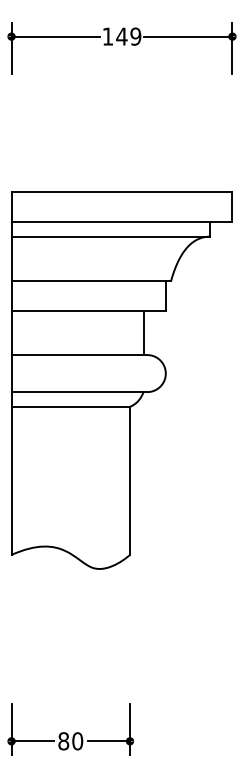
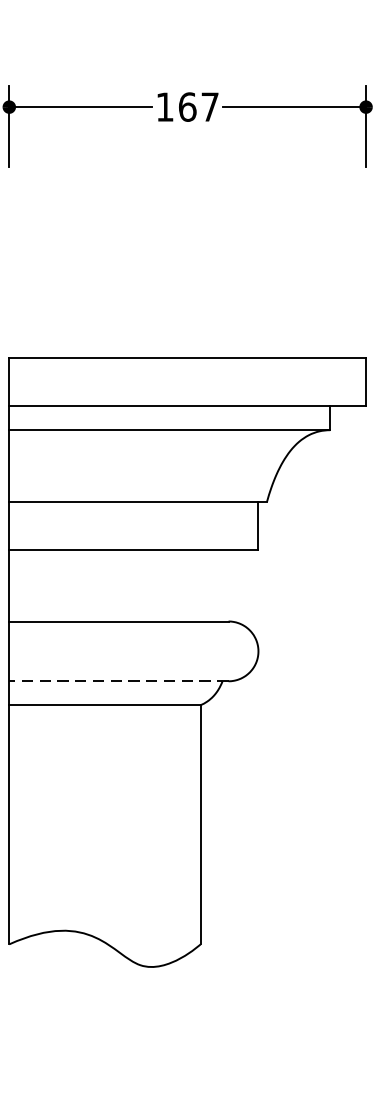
text: (128, 36) -> (198, 106), 149 -> 167
line: (143, 332) -> (222, 585), removed
line: (79, 392) -> (119, 681), solid -> dashed

